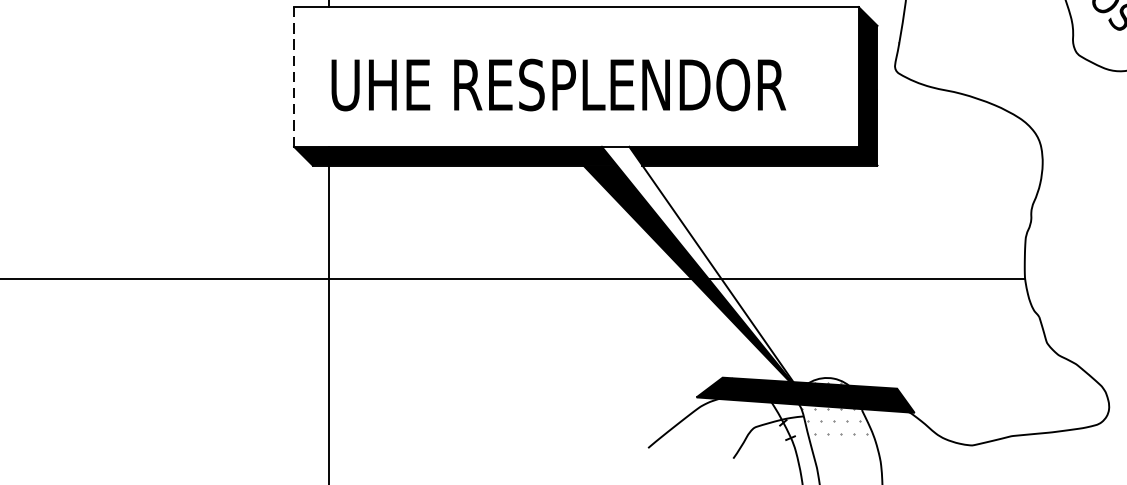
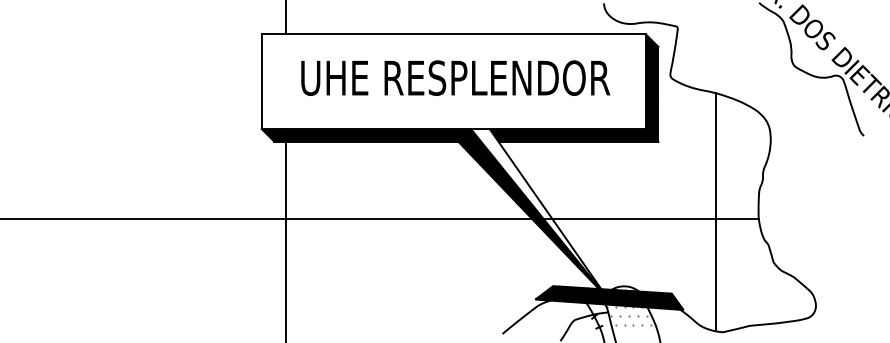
line: (293, 78) -> (261, 82), dashed -> solid
text: (558, 84) -> (455, 77), moved
line: (961, 269) -> (715, 212), added

